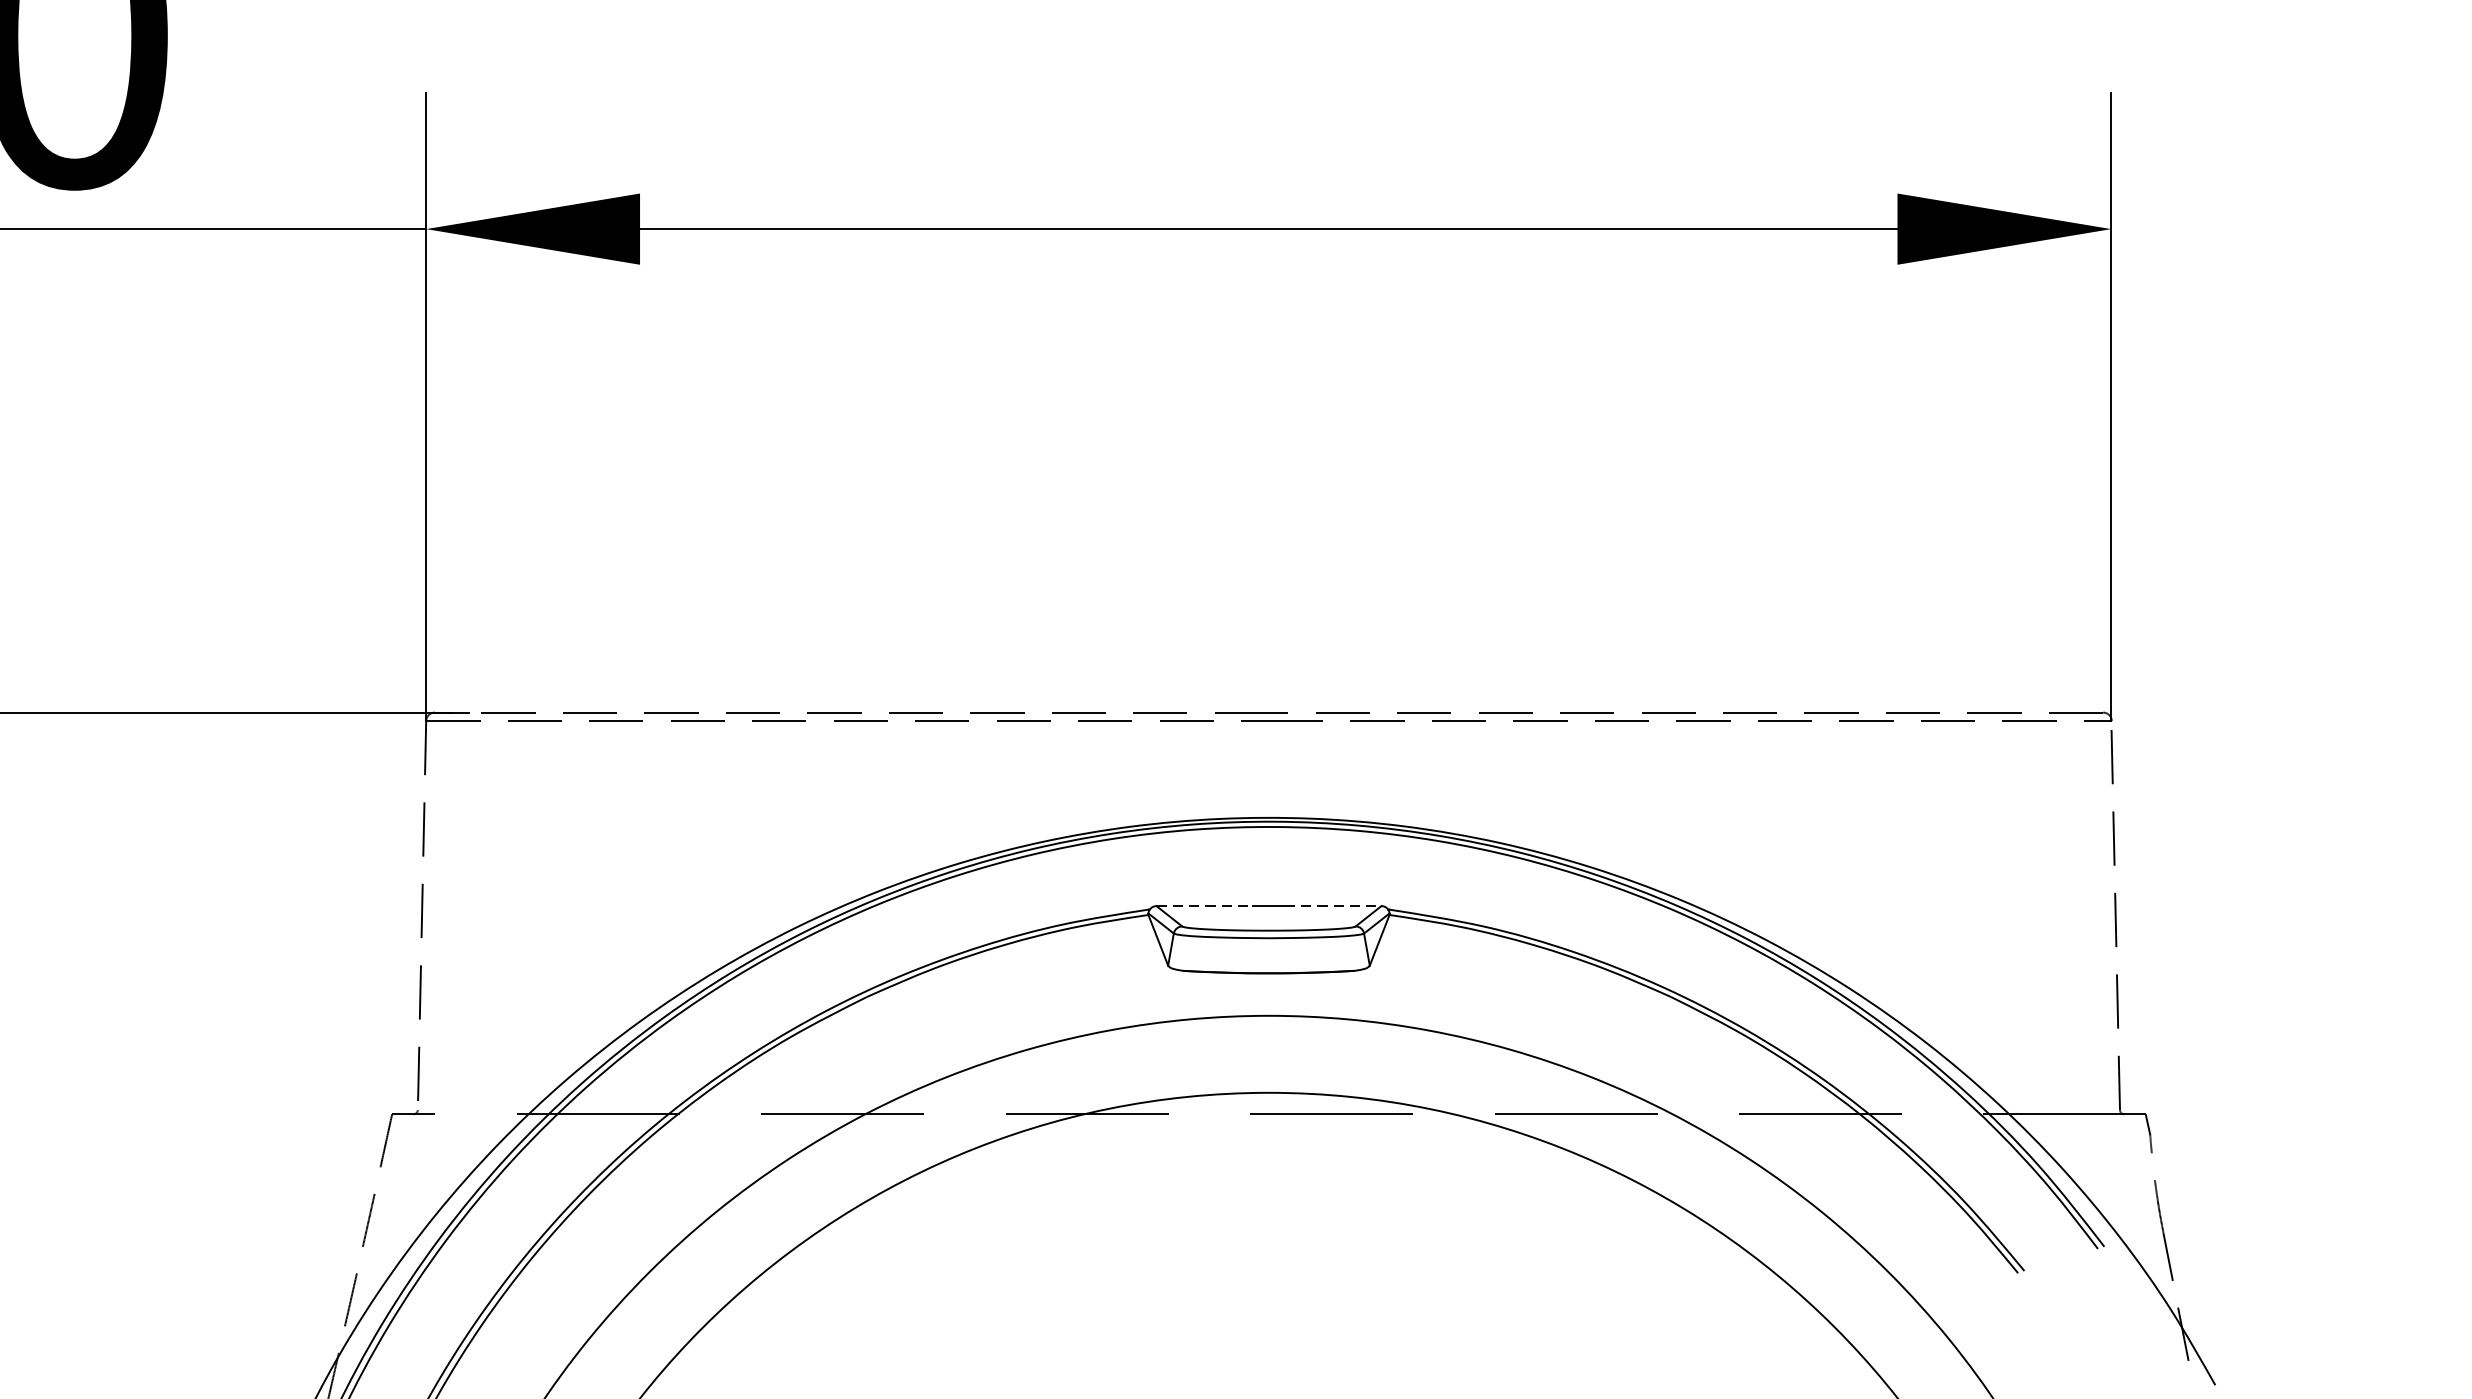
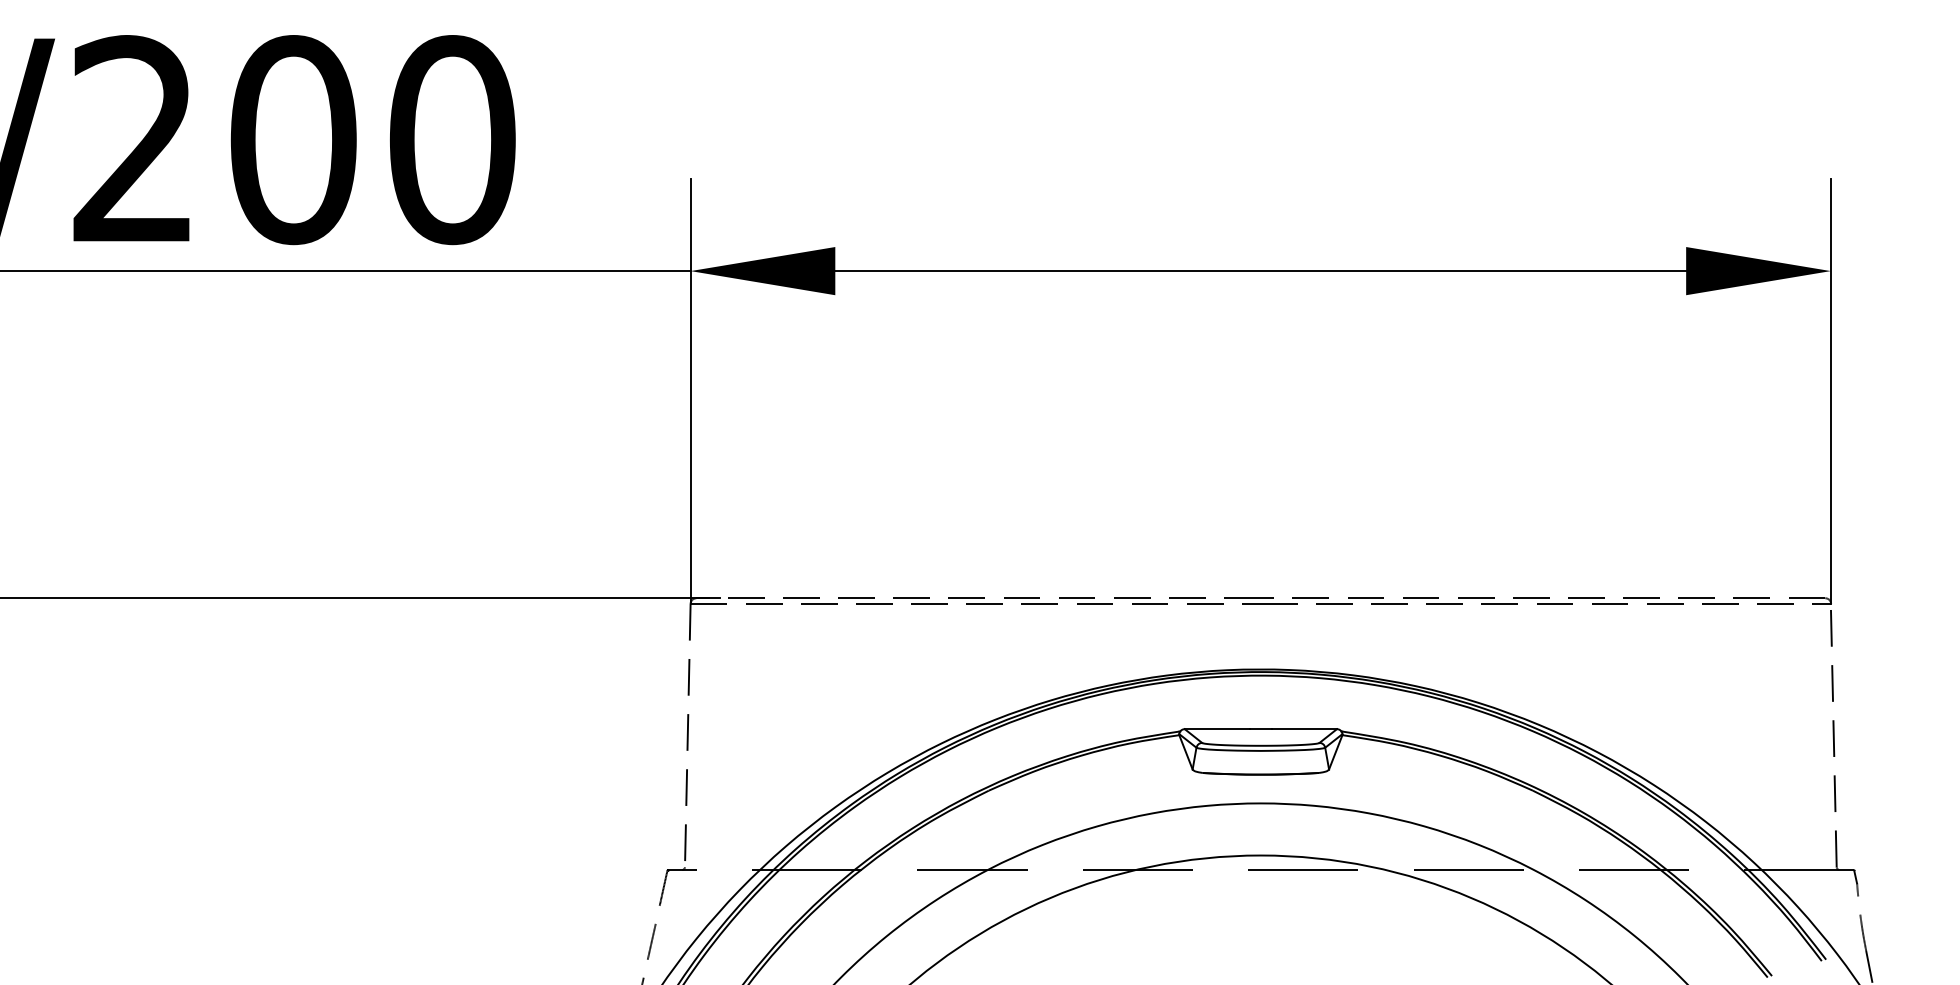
line: (1204, 906) -> (1217, 729), dashed -> solid
line: (1333, 906) -> (1304, 729), dashed -> solid

